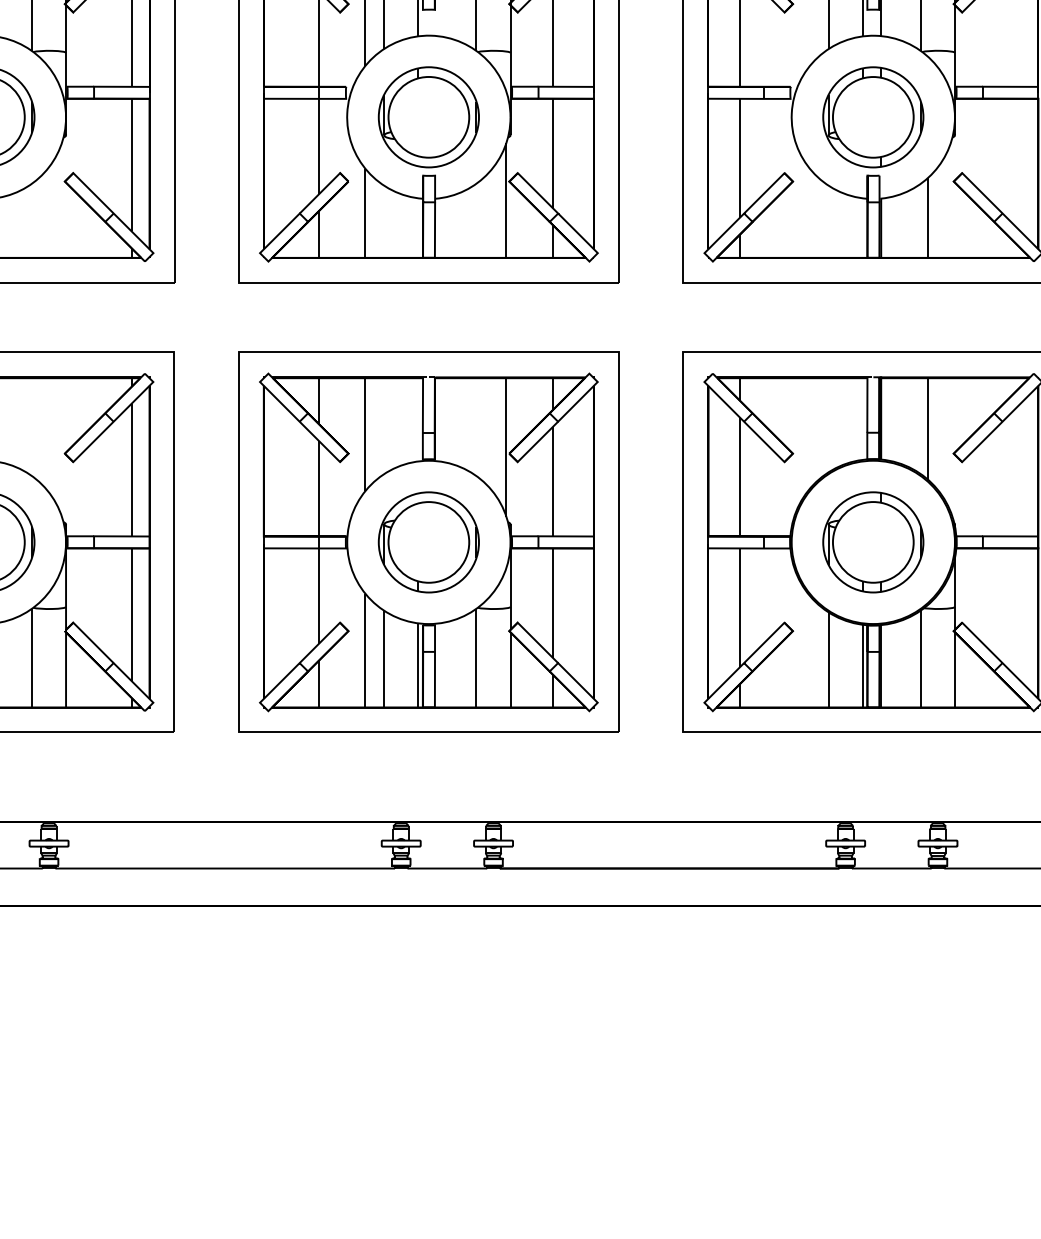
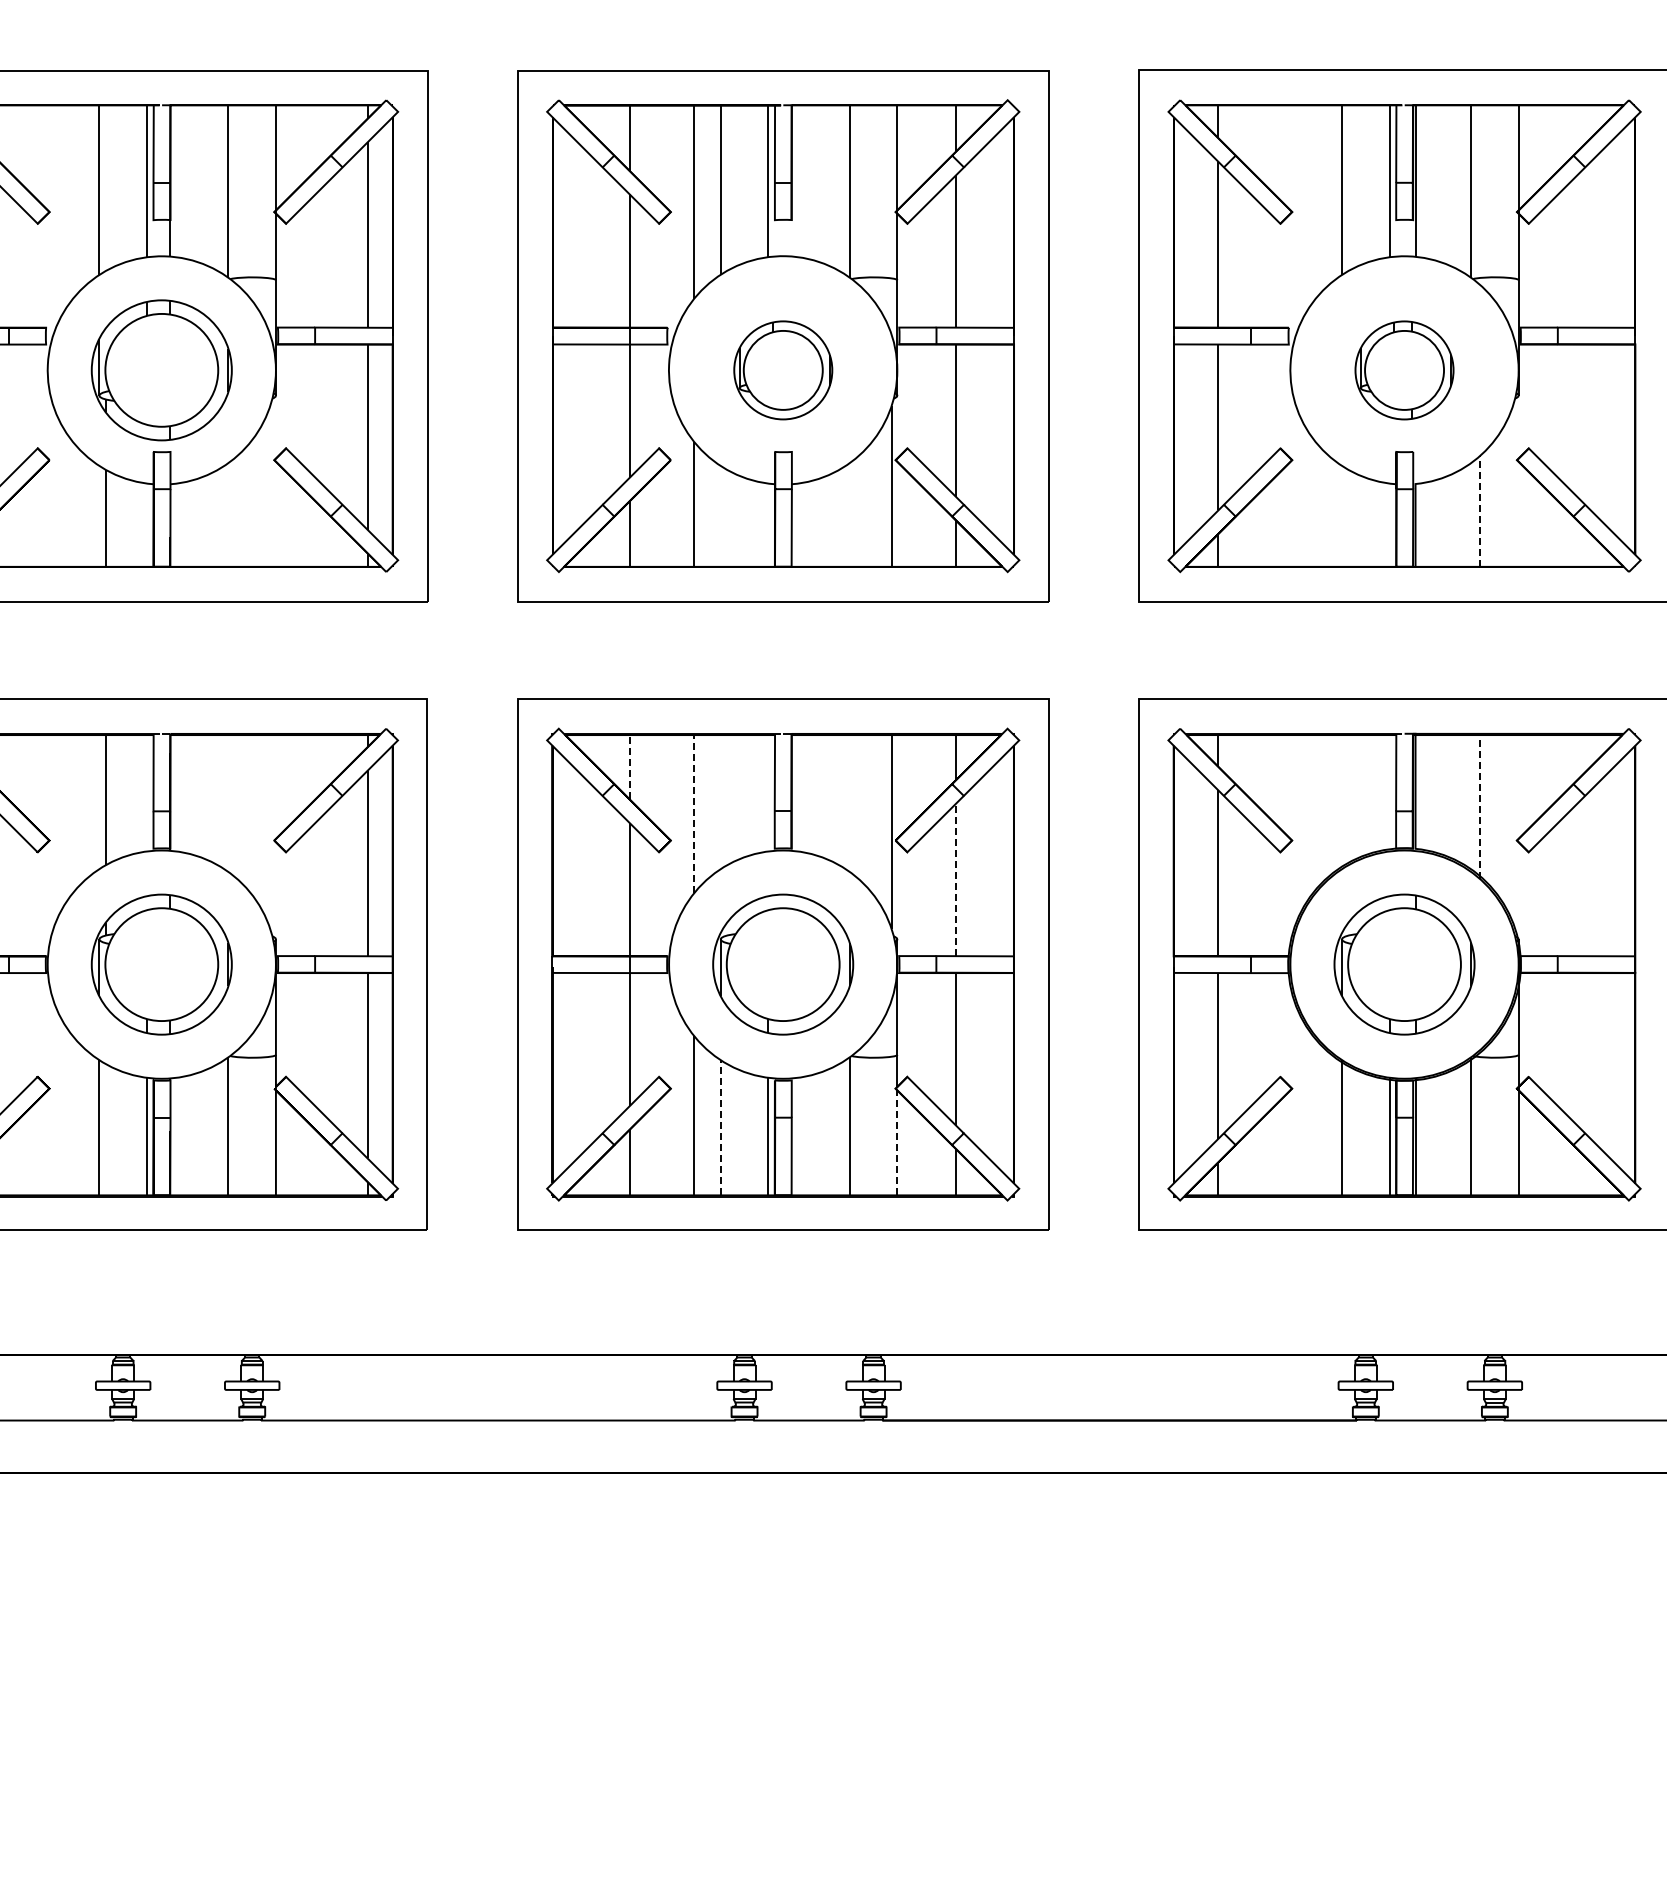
part: (429, 117) -> (783, 370), size x0.7
part: (873, 117) -> (1404, 370), size x0.7
line: (927, 218) -> (1480, 511), solid -> dashed
line: (318, 400) -> (629, 766), solid -> dashed
line: (927, 429) -> (1480, 806), solid -> dashed
line: (365, 435) -> (694, 814), solid -> dashed
line: (552, 481) -> (956, 879), solid -> dashed
line: (384, 658) -> (720, 1127), solid -> dashed
line: (510, 669) -> (897, 1142), solid -> dashed

